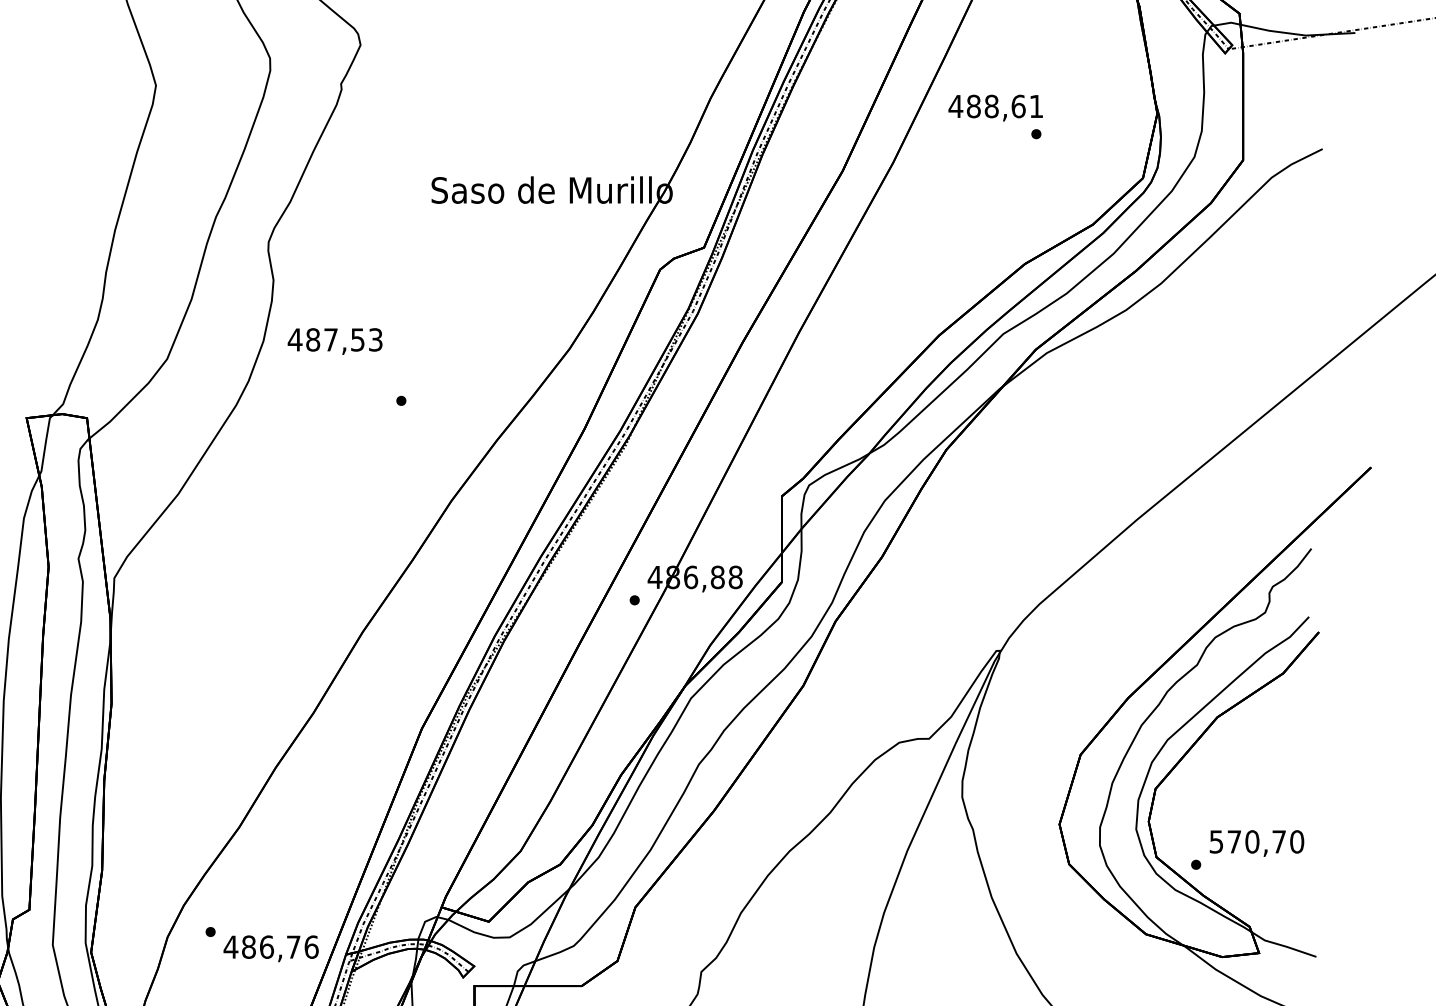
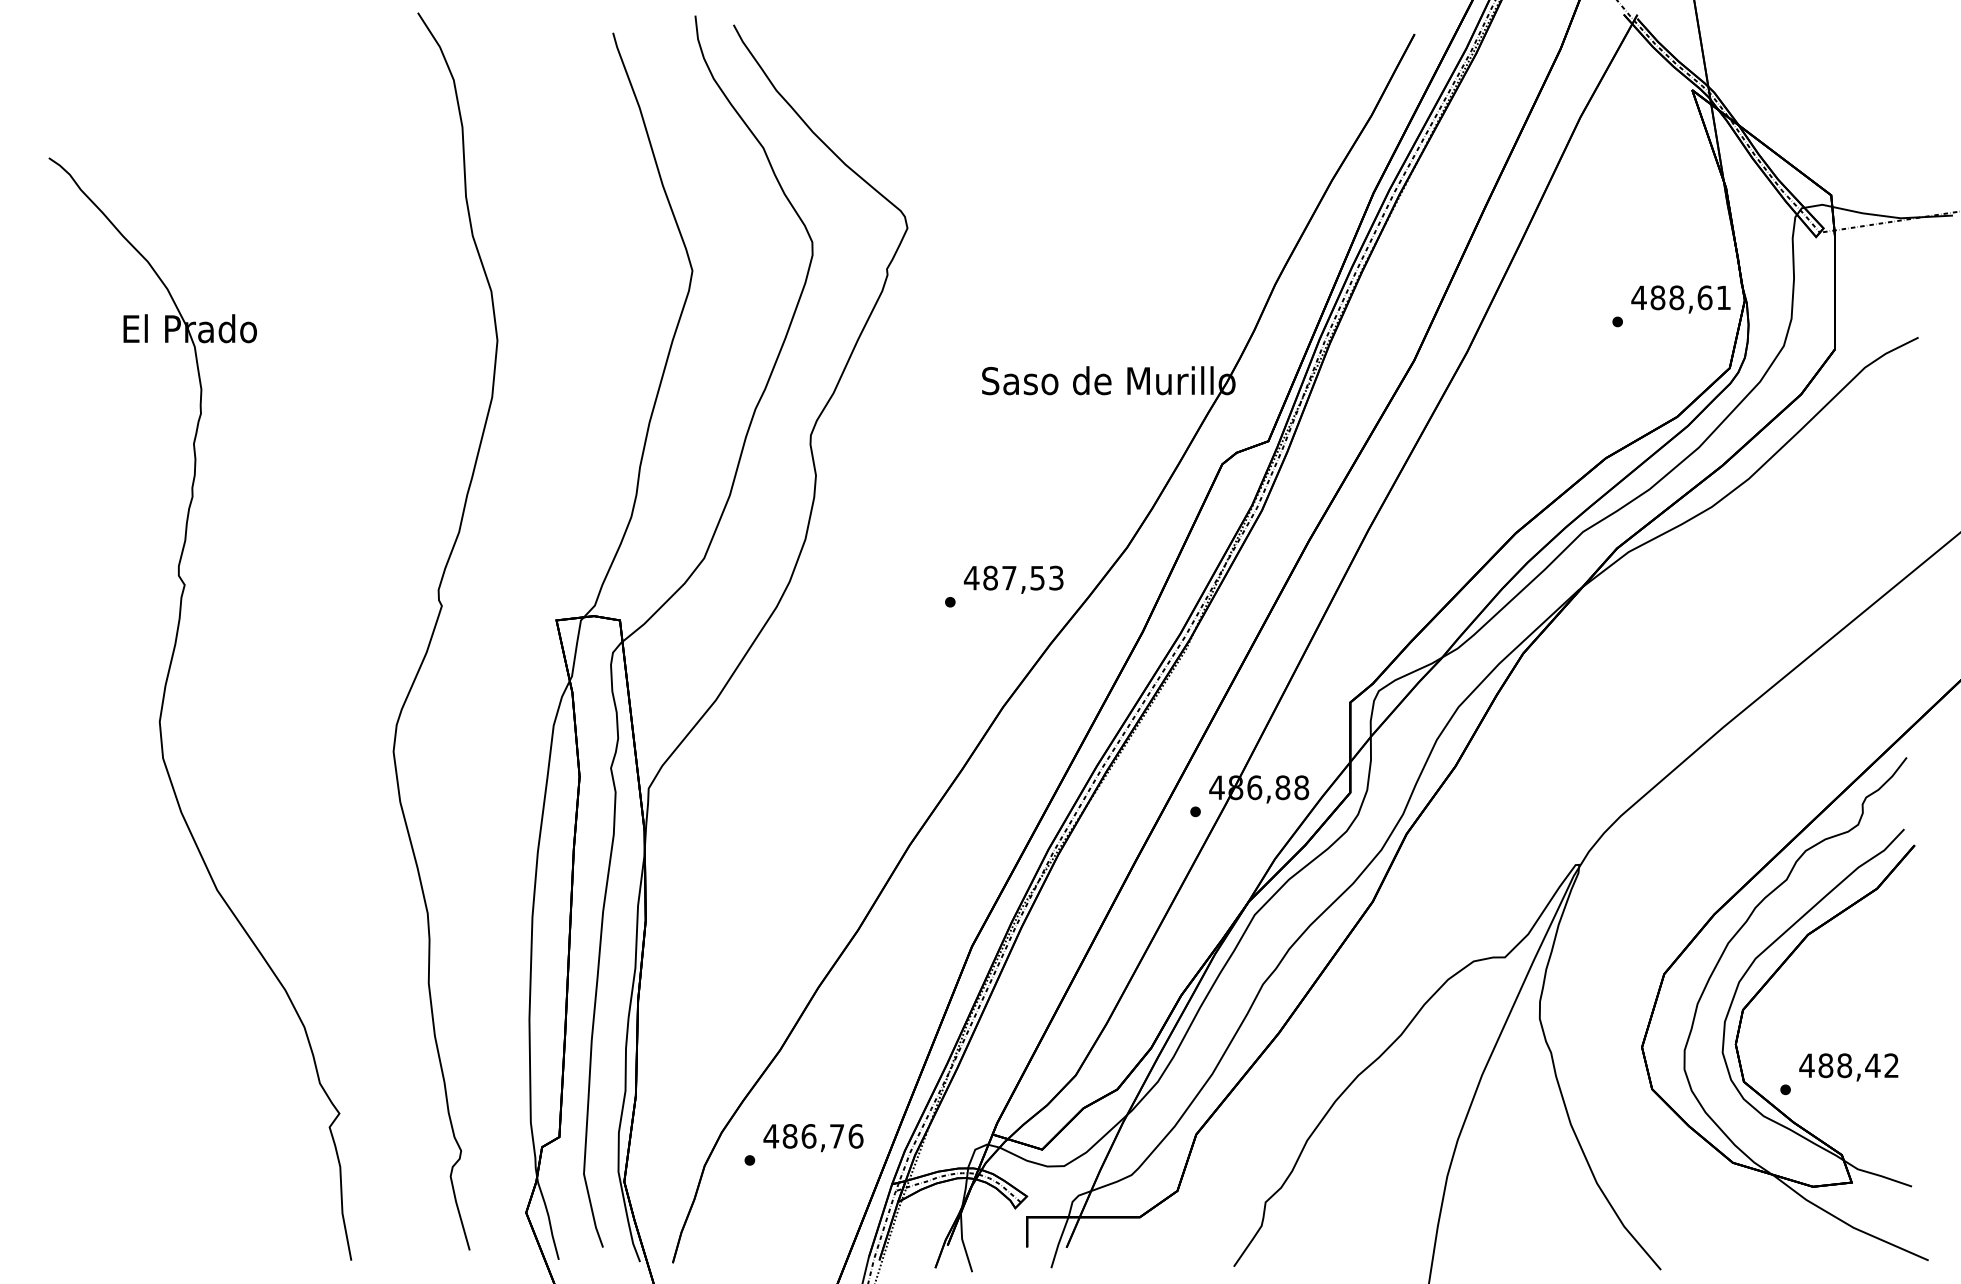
text: (995, 108) -> (1680, 299), moved
text: (334, 341) -> (1013, 579), moved
text: (1256, 841) -> (1849, 1065), 570,70 -> 488,42
text: (271, 949) -> (813, 1138), moved

